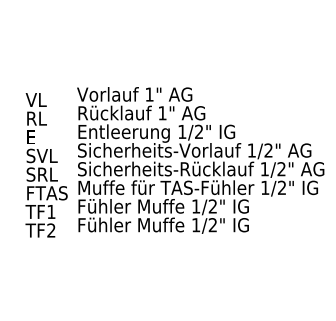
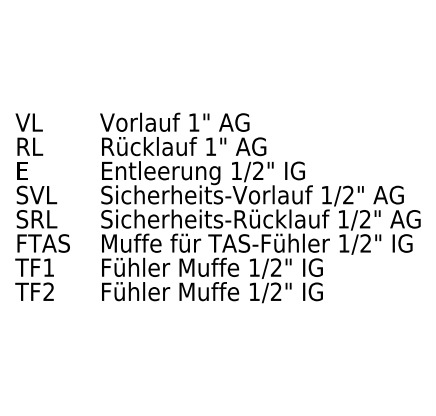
text: (46, 164) -> (42, 206), moved

